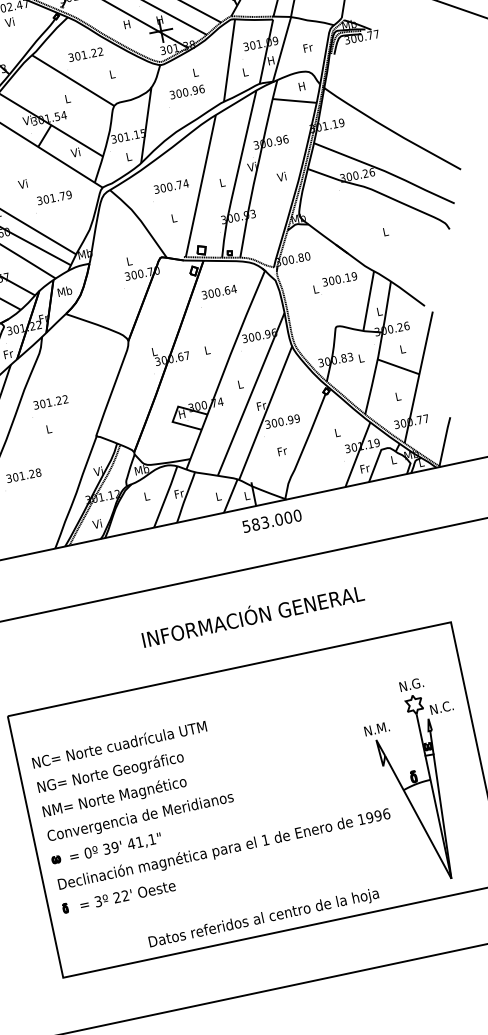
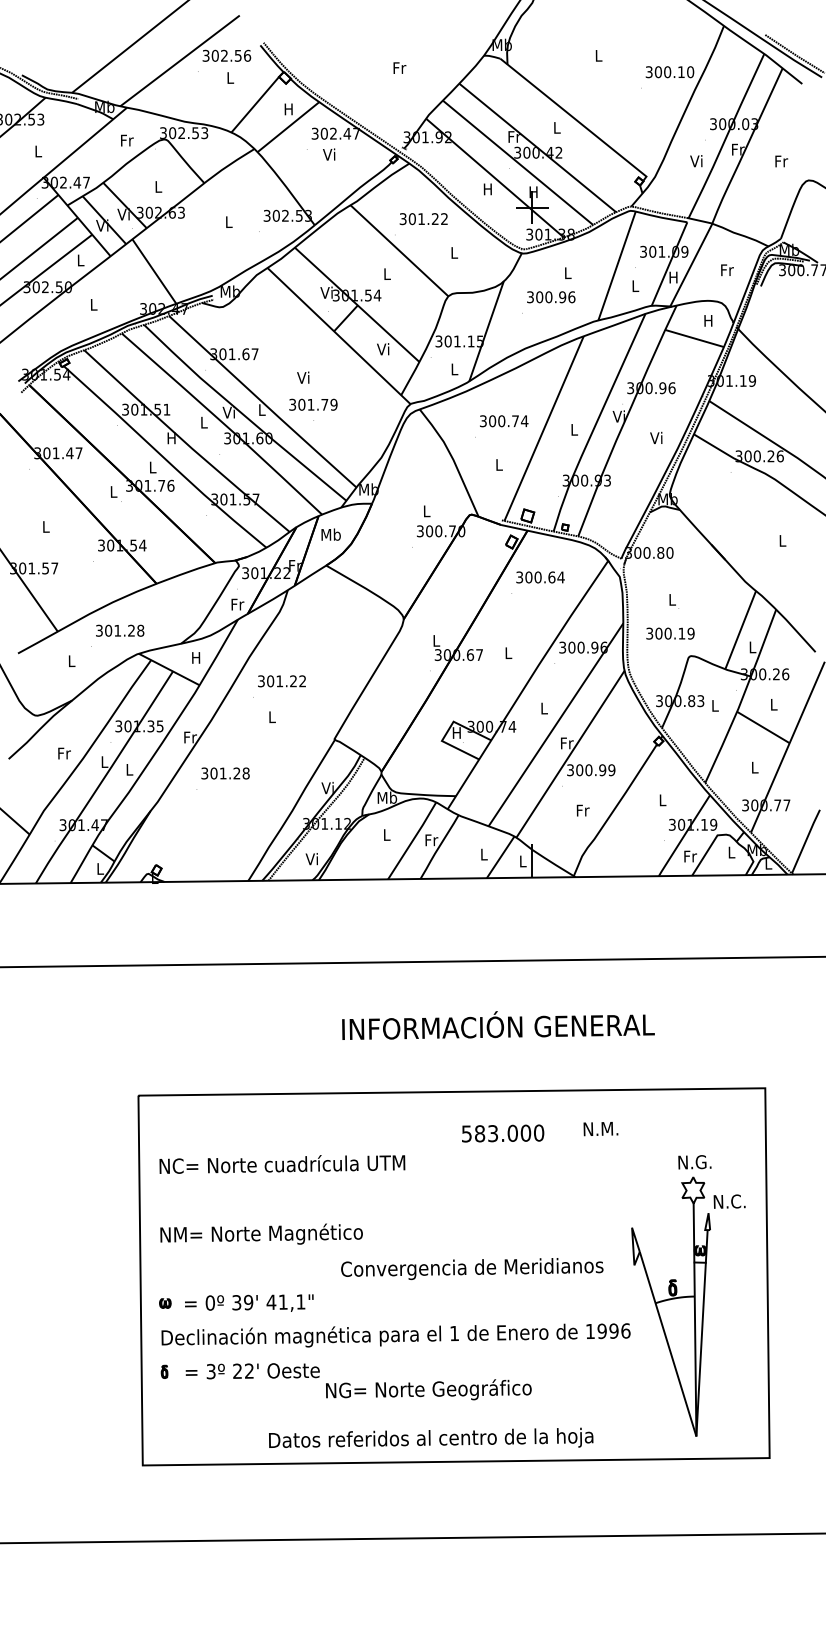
text: (54, 197) -> (313, 404), moved
text: (339, 279) -> (670, 633), moved
text: (272, 521) -> (503, 1133), moved
text: (376, 729) -> (600, 1129), moved
text: (110, 772) -> (428, 1389), moved
text: (140, 817) -> (472, 1268), moved

